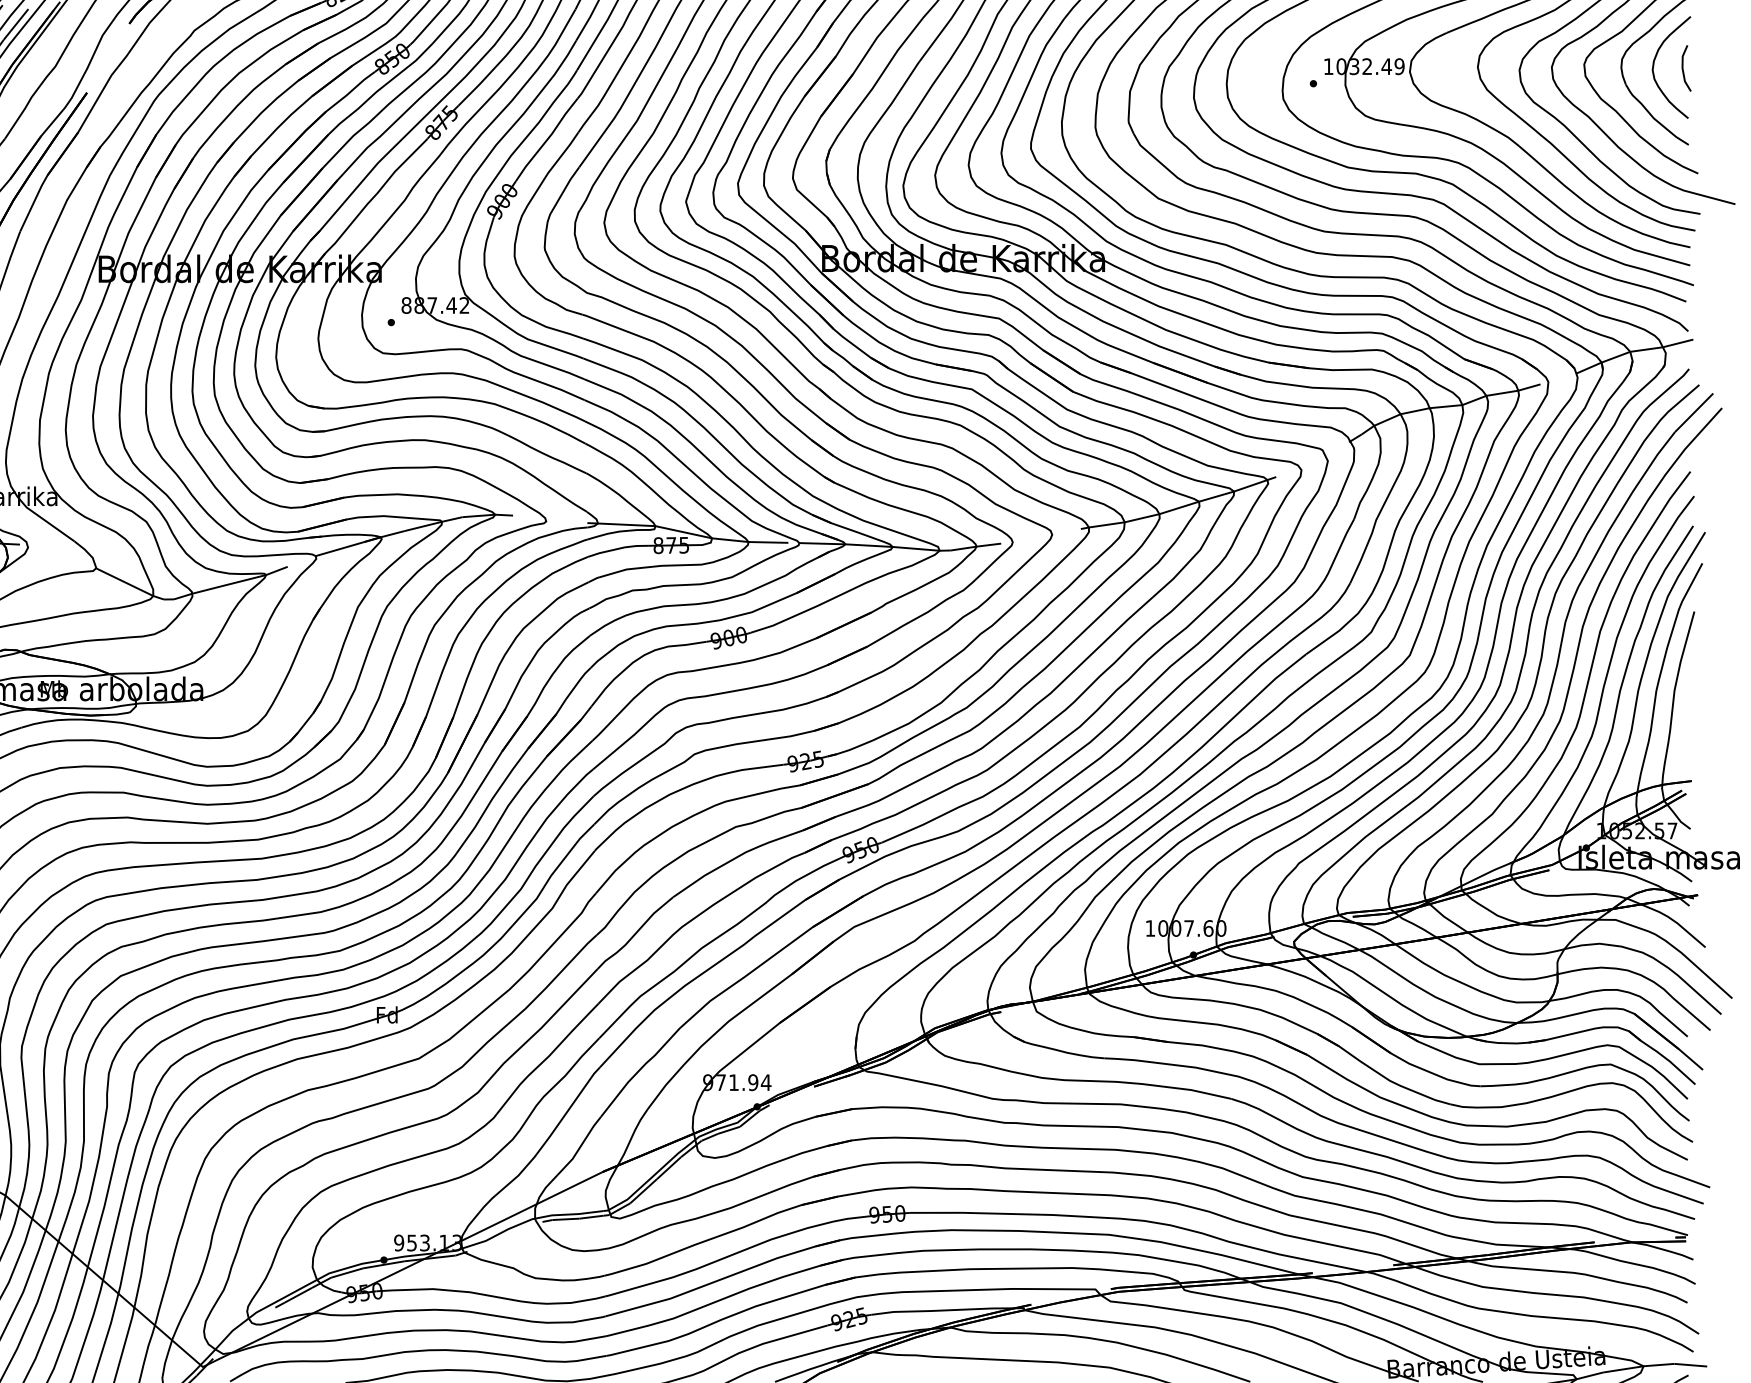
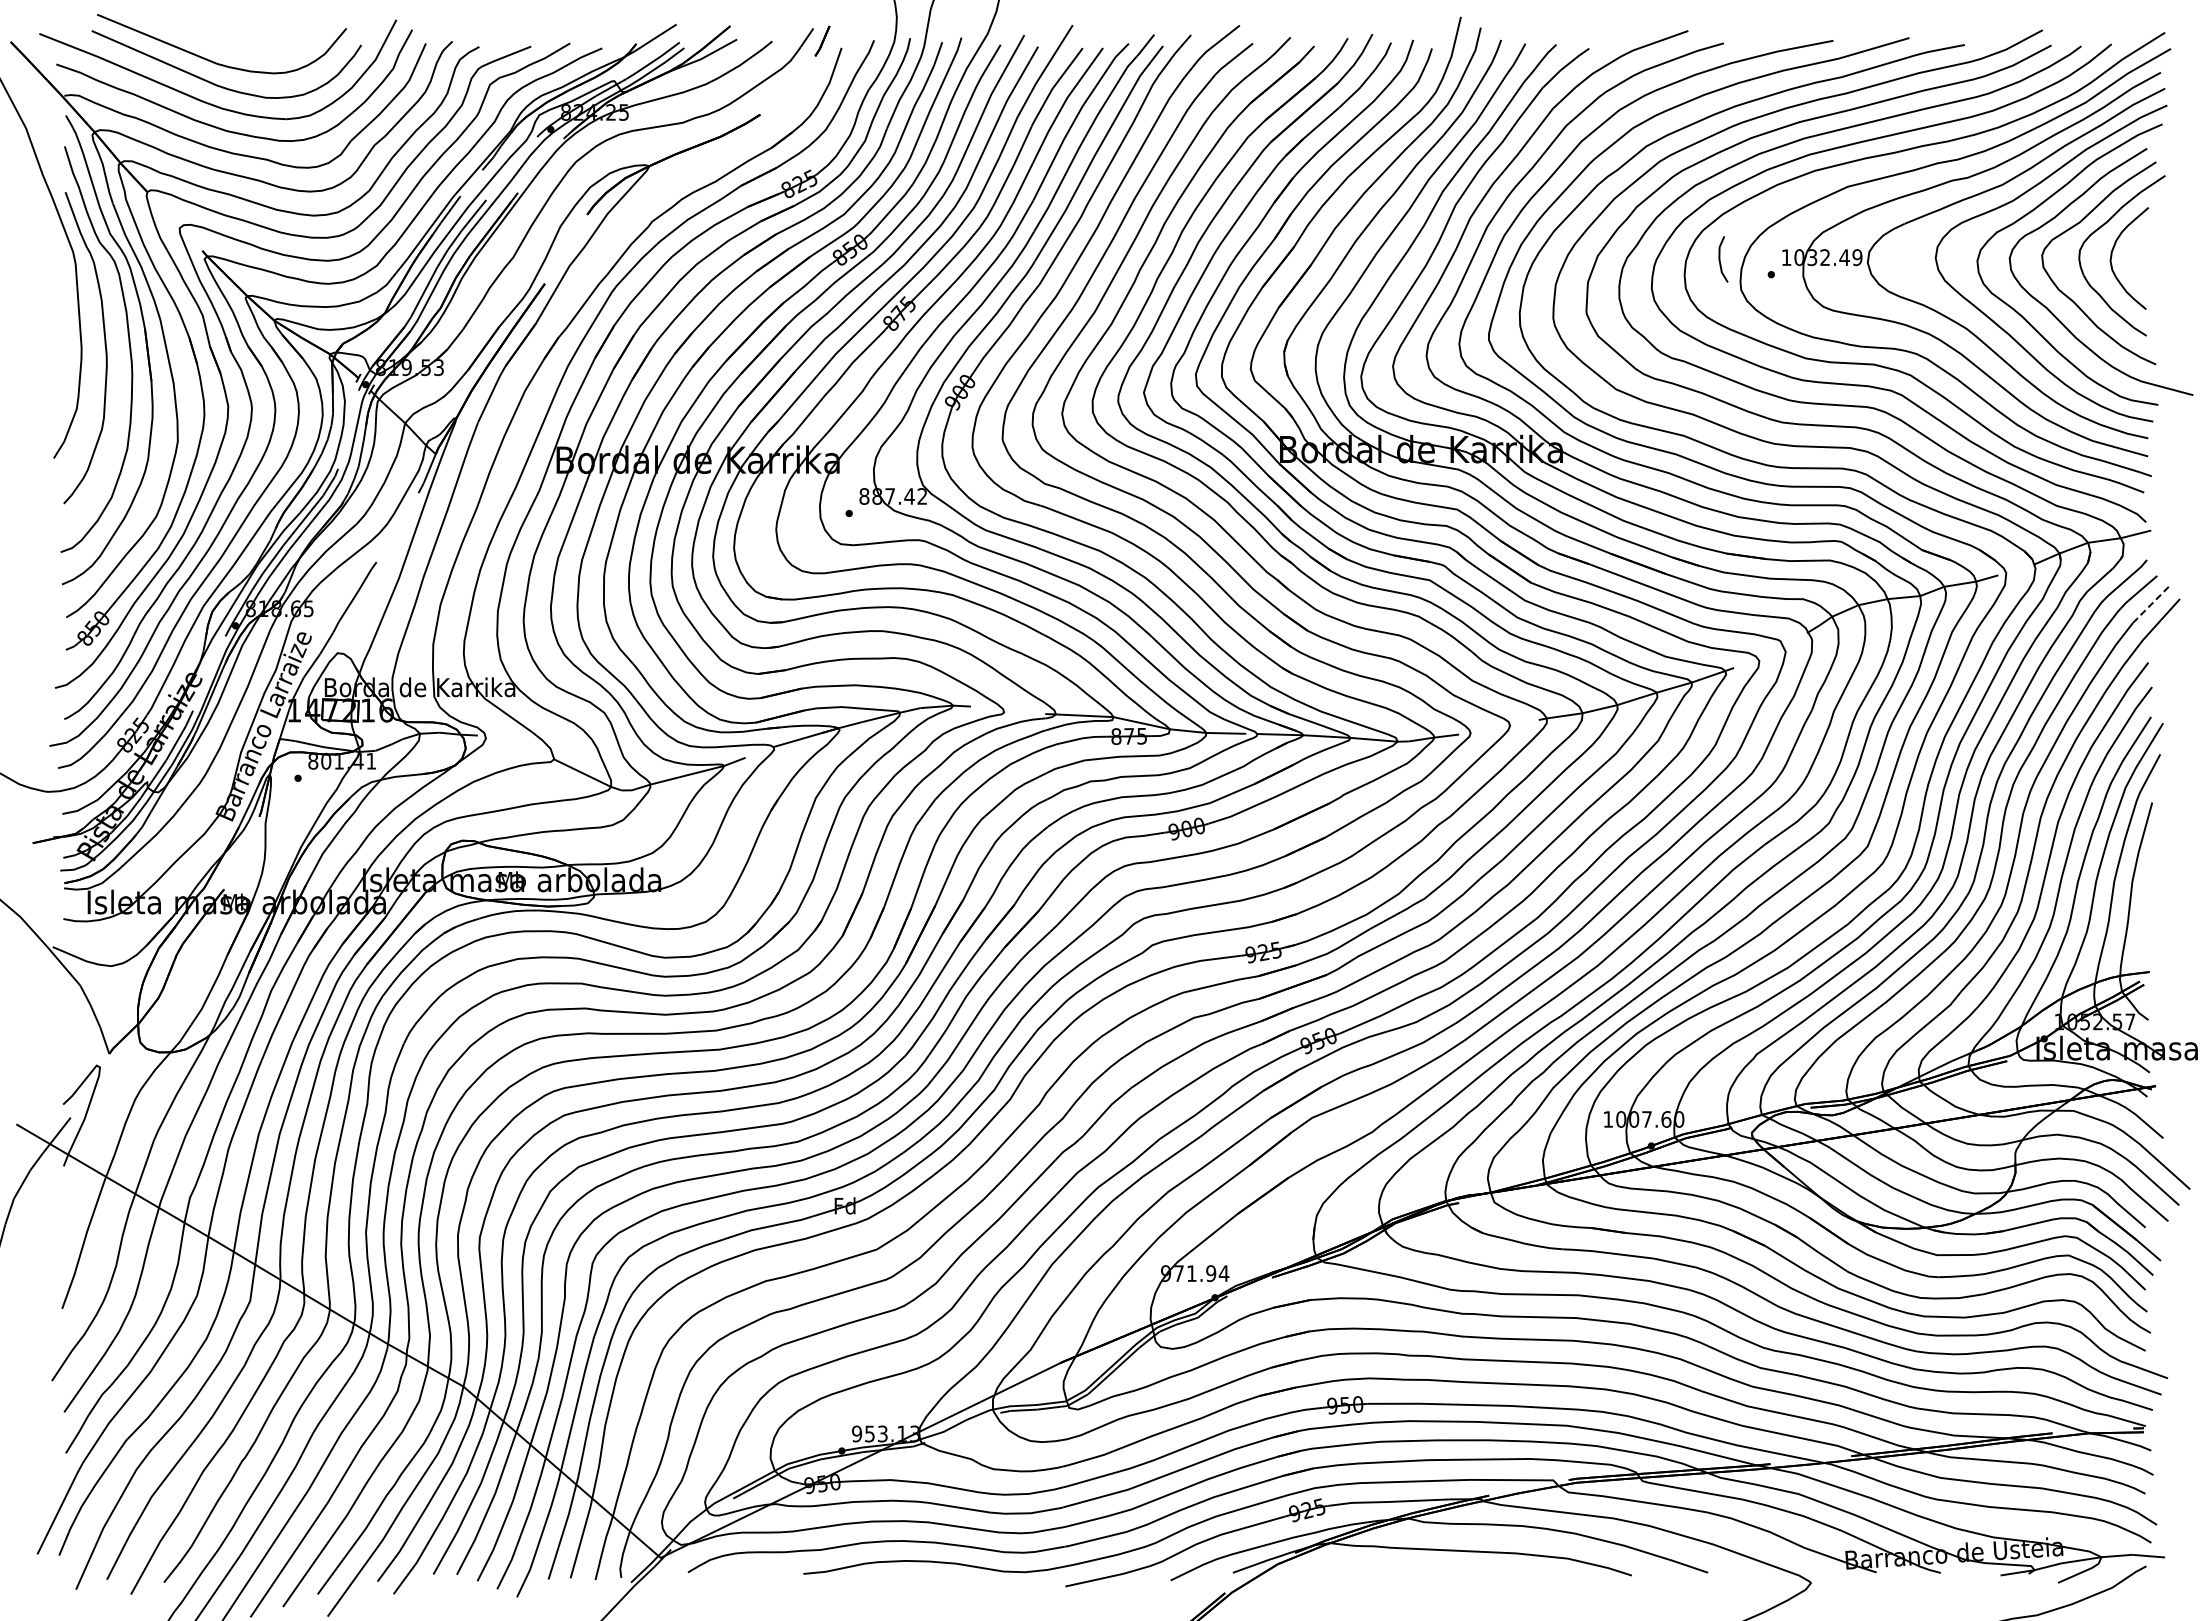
line: (1683, 68) -> (1720, 259), moved
line: (1694, 412) -> (2152, 603), solid -> dashed

